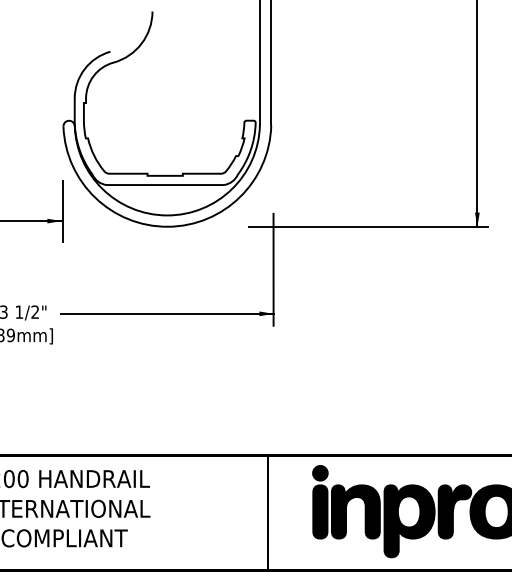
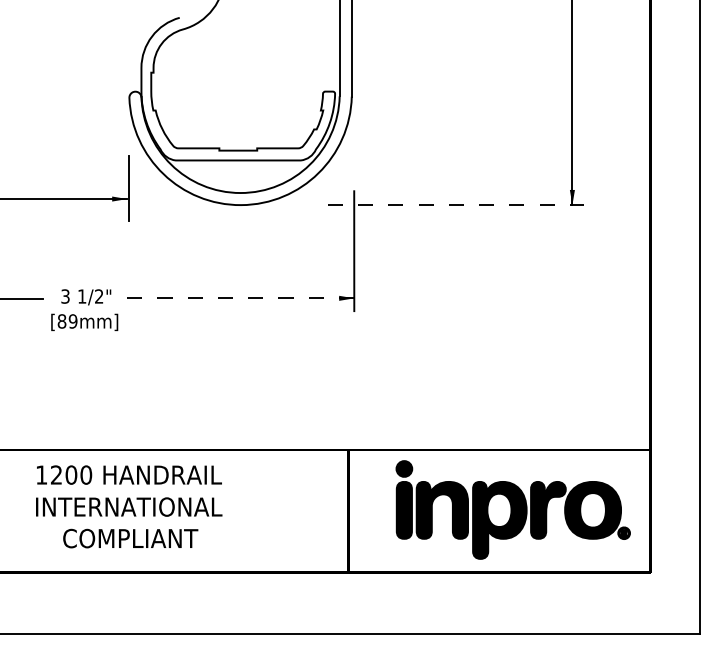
line: (369, 227) -> (456, 205), solid -> dashed
line: (167, 314) -> (240, 298), solid -> dashed

